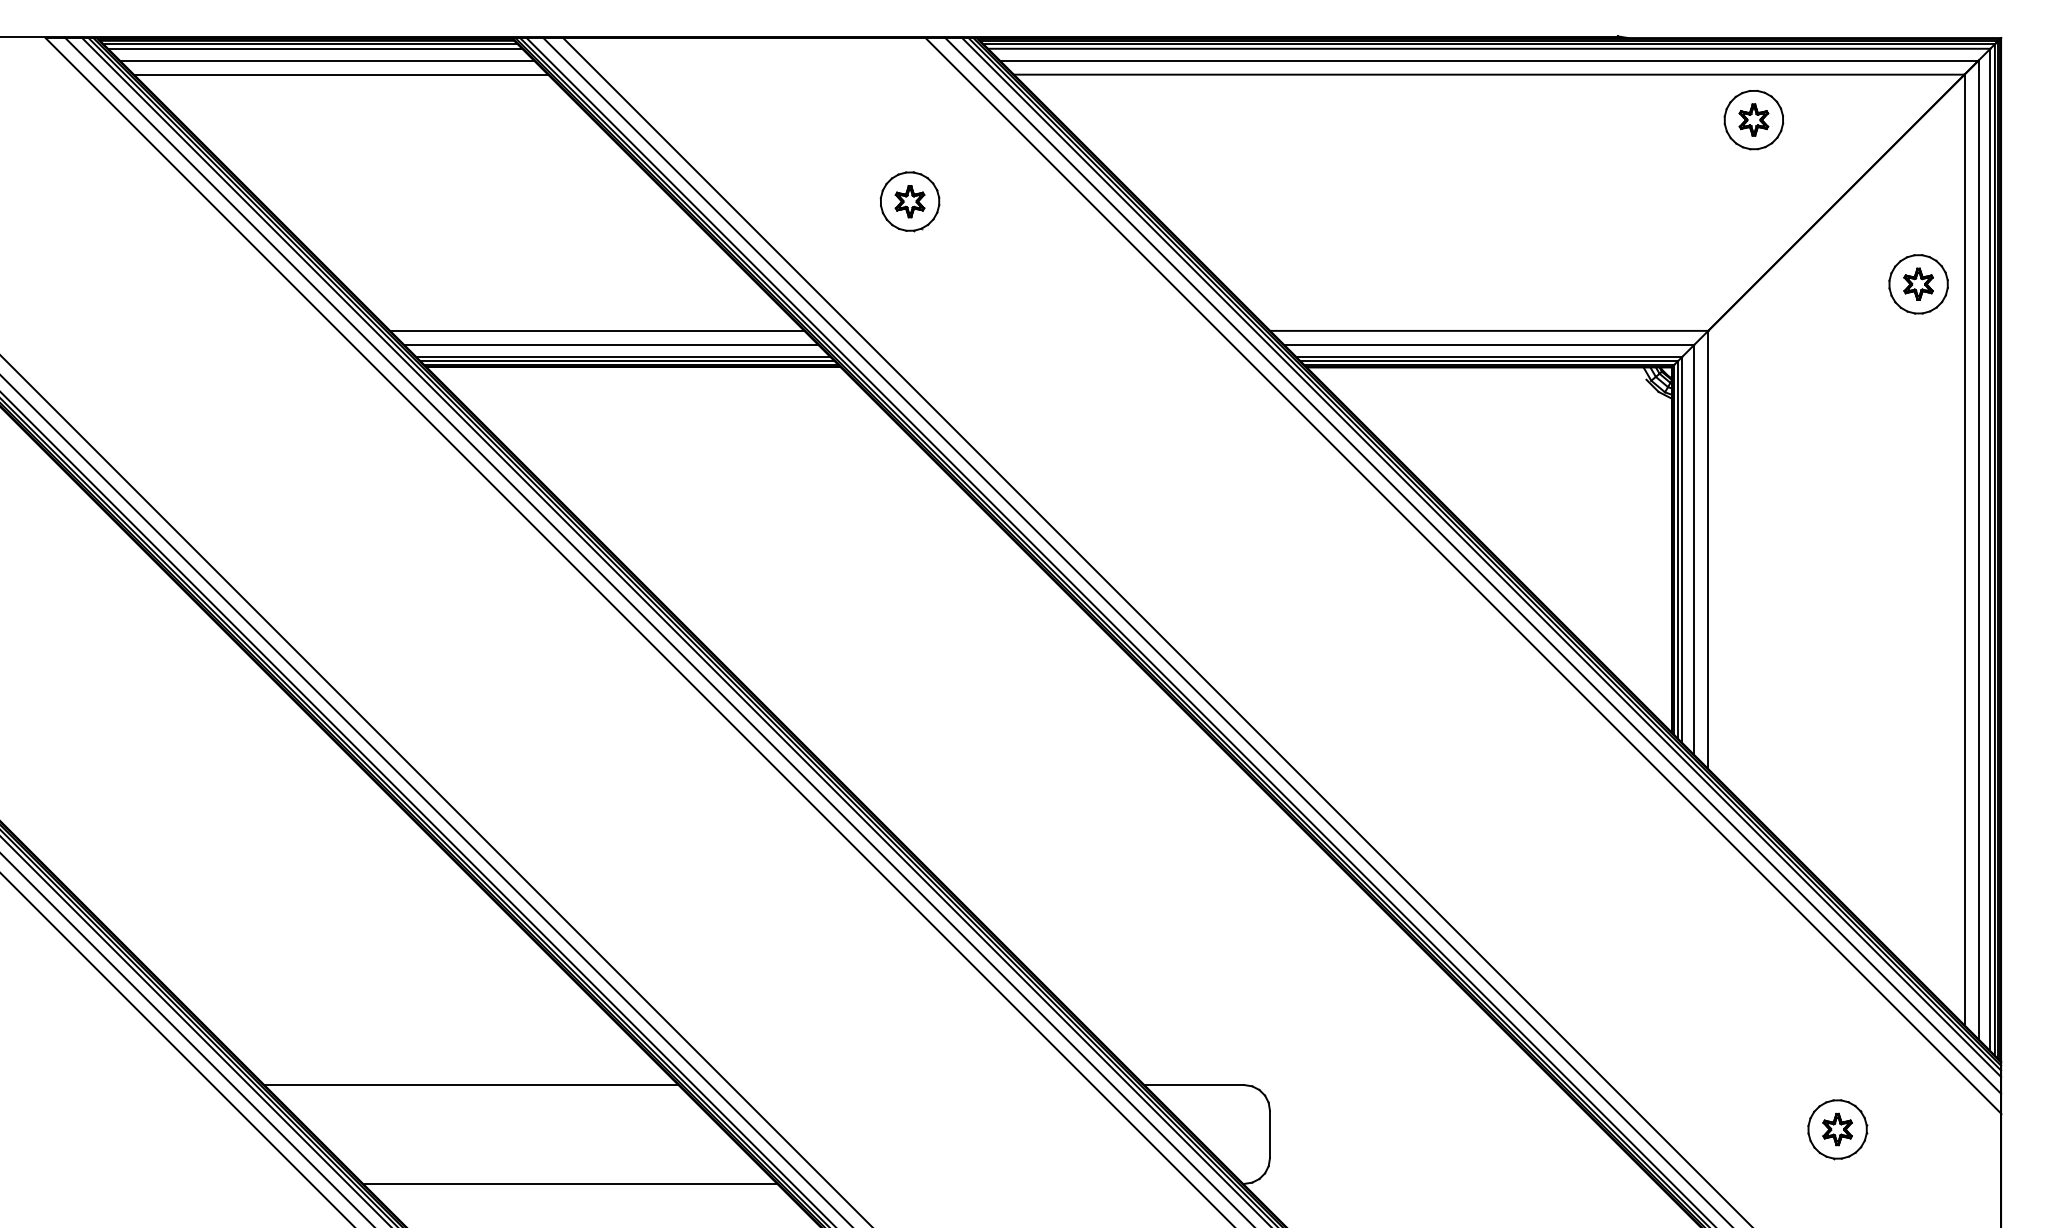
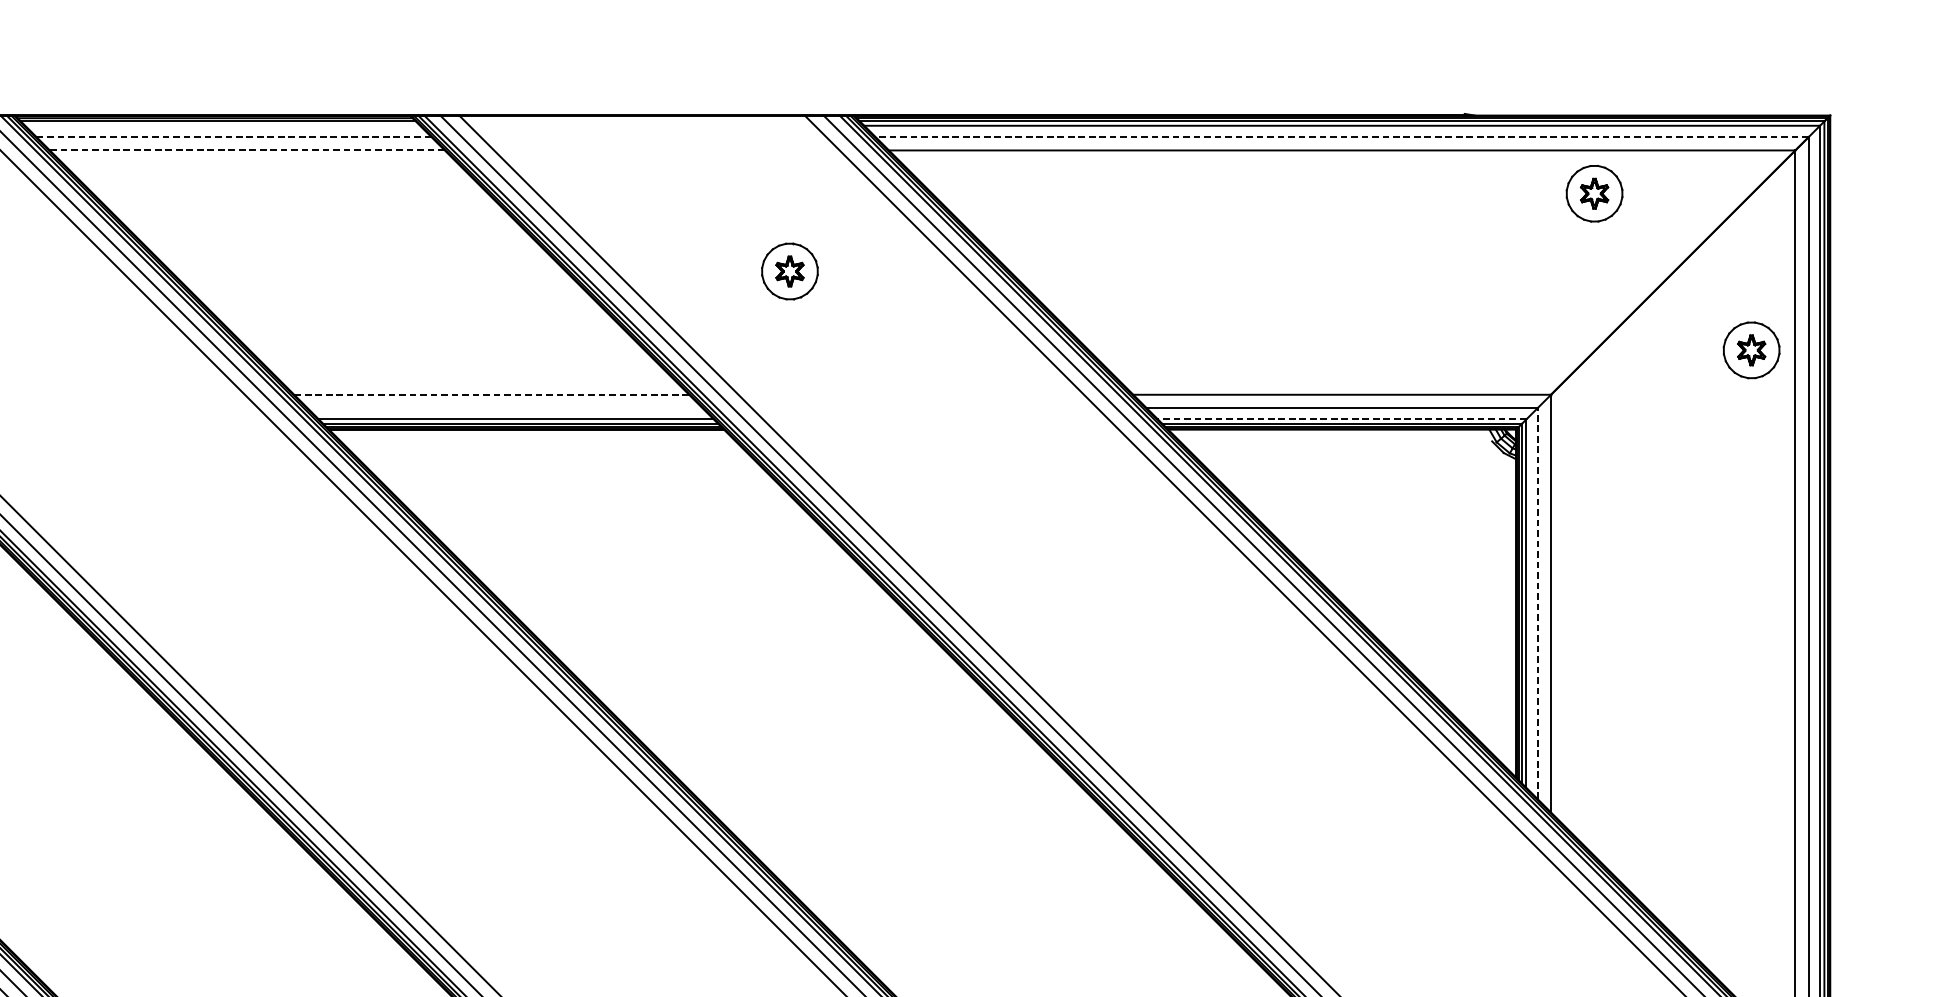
line: (315, 48) -> (223, 125), removed
line: (326, 60) -> (233, 136), solid -> dashed
line: (1488, 60) -> (1341, 136), solid -> dashed
line: (340, 74) -> (246, 150), solid -> dashed
line: (596, 330) -> (490, 394), solid -> dashed
line: (611, 344) -> (505, 407), removed
line: (1488, 356) -> (1341, 419), solid -> dashed
line: (1694, 549) -> (1537, 603), solid -> dashed

